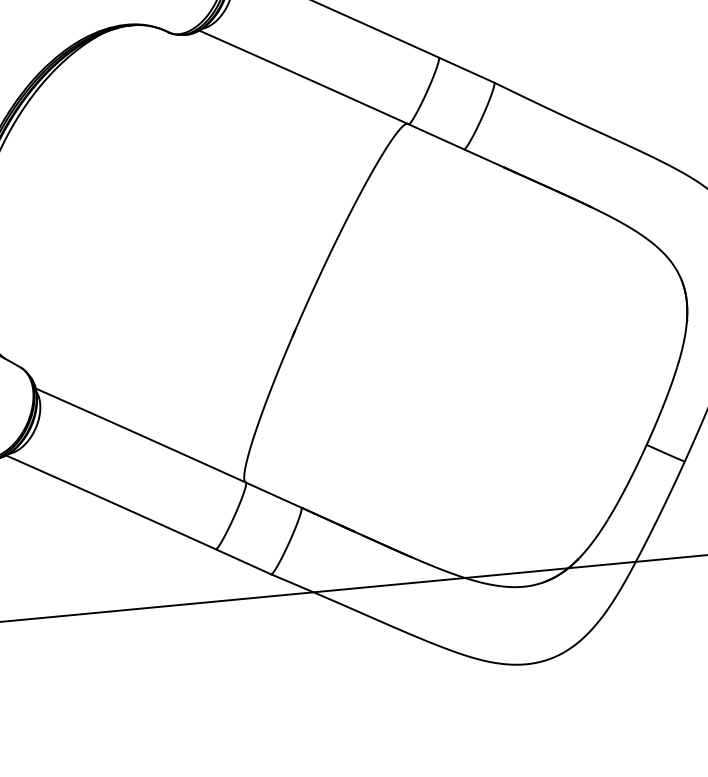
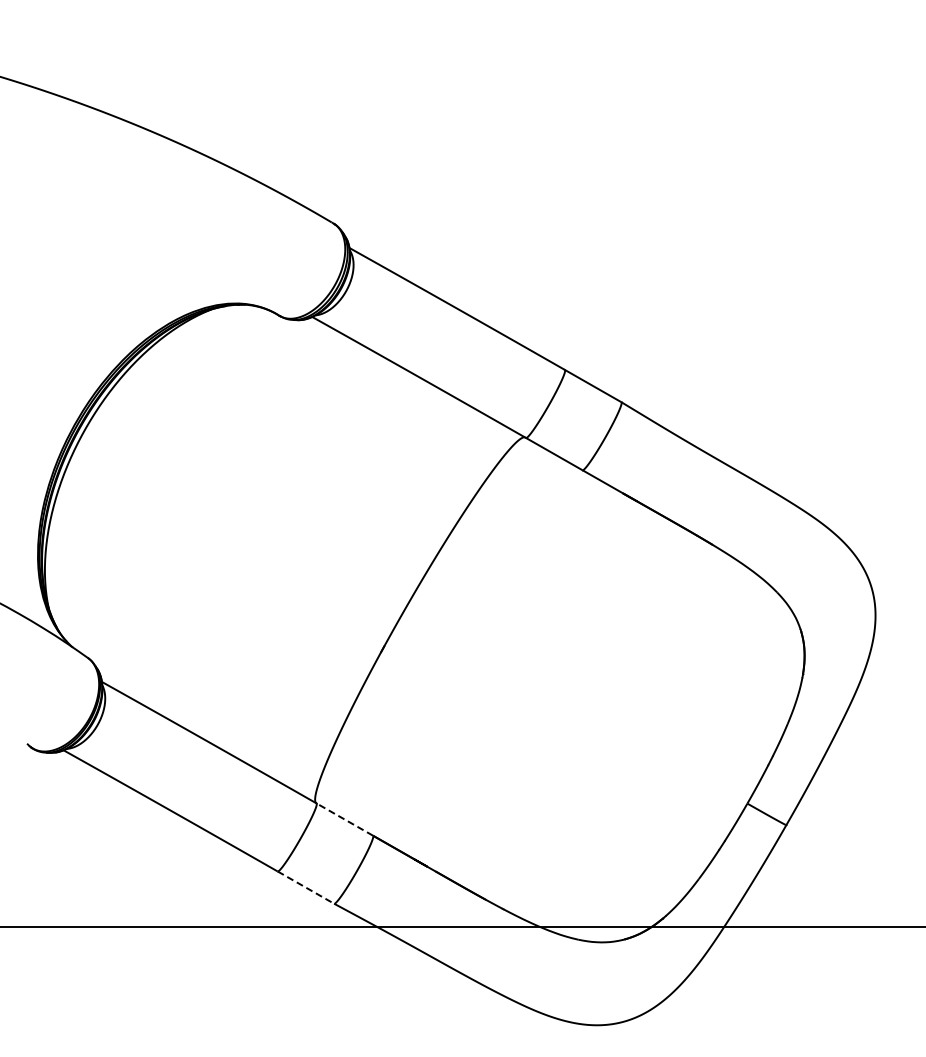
line: (273, 495) -> (344, 819), solid -> dashed
line: (243, 561) -> (305, 887), solid -> dashed

